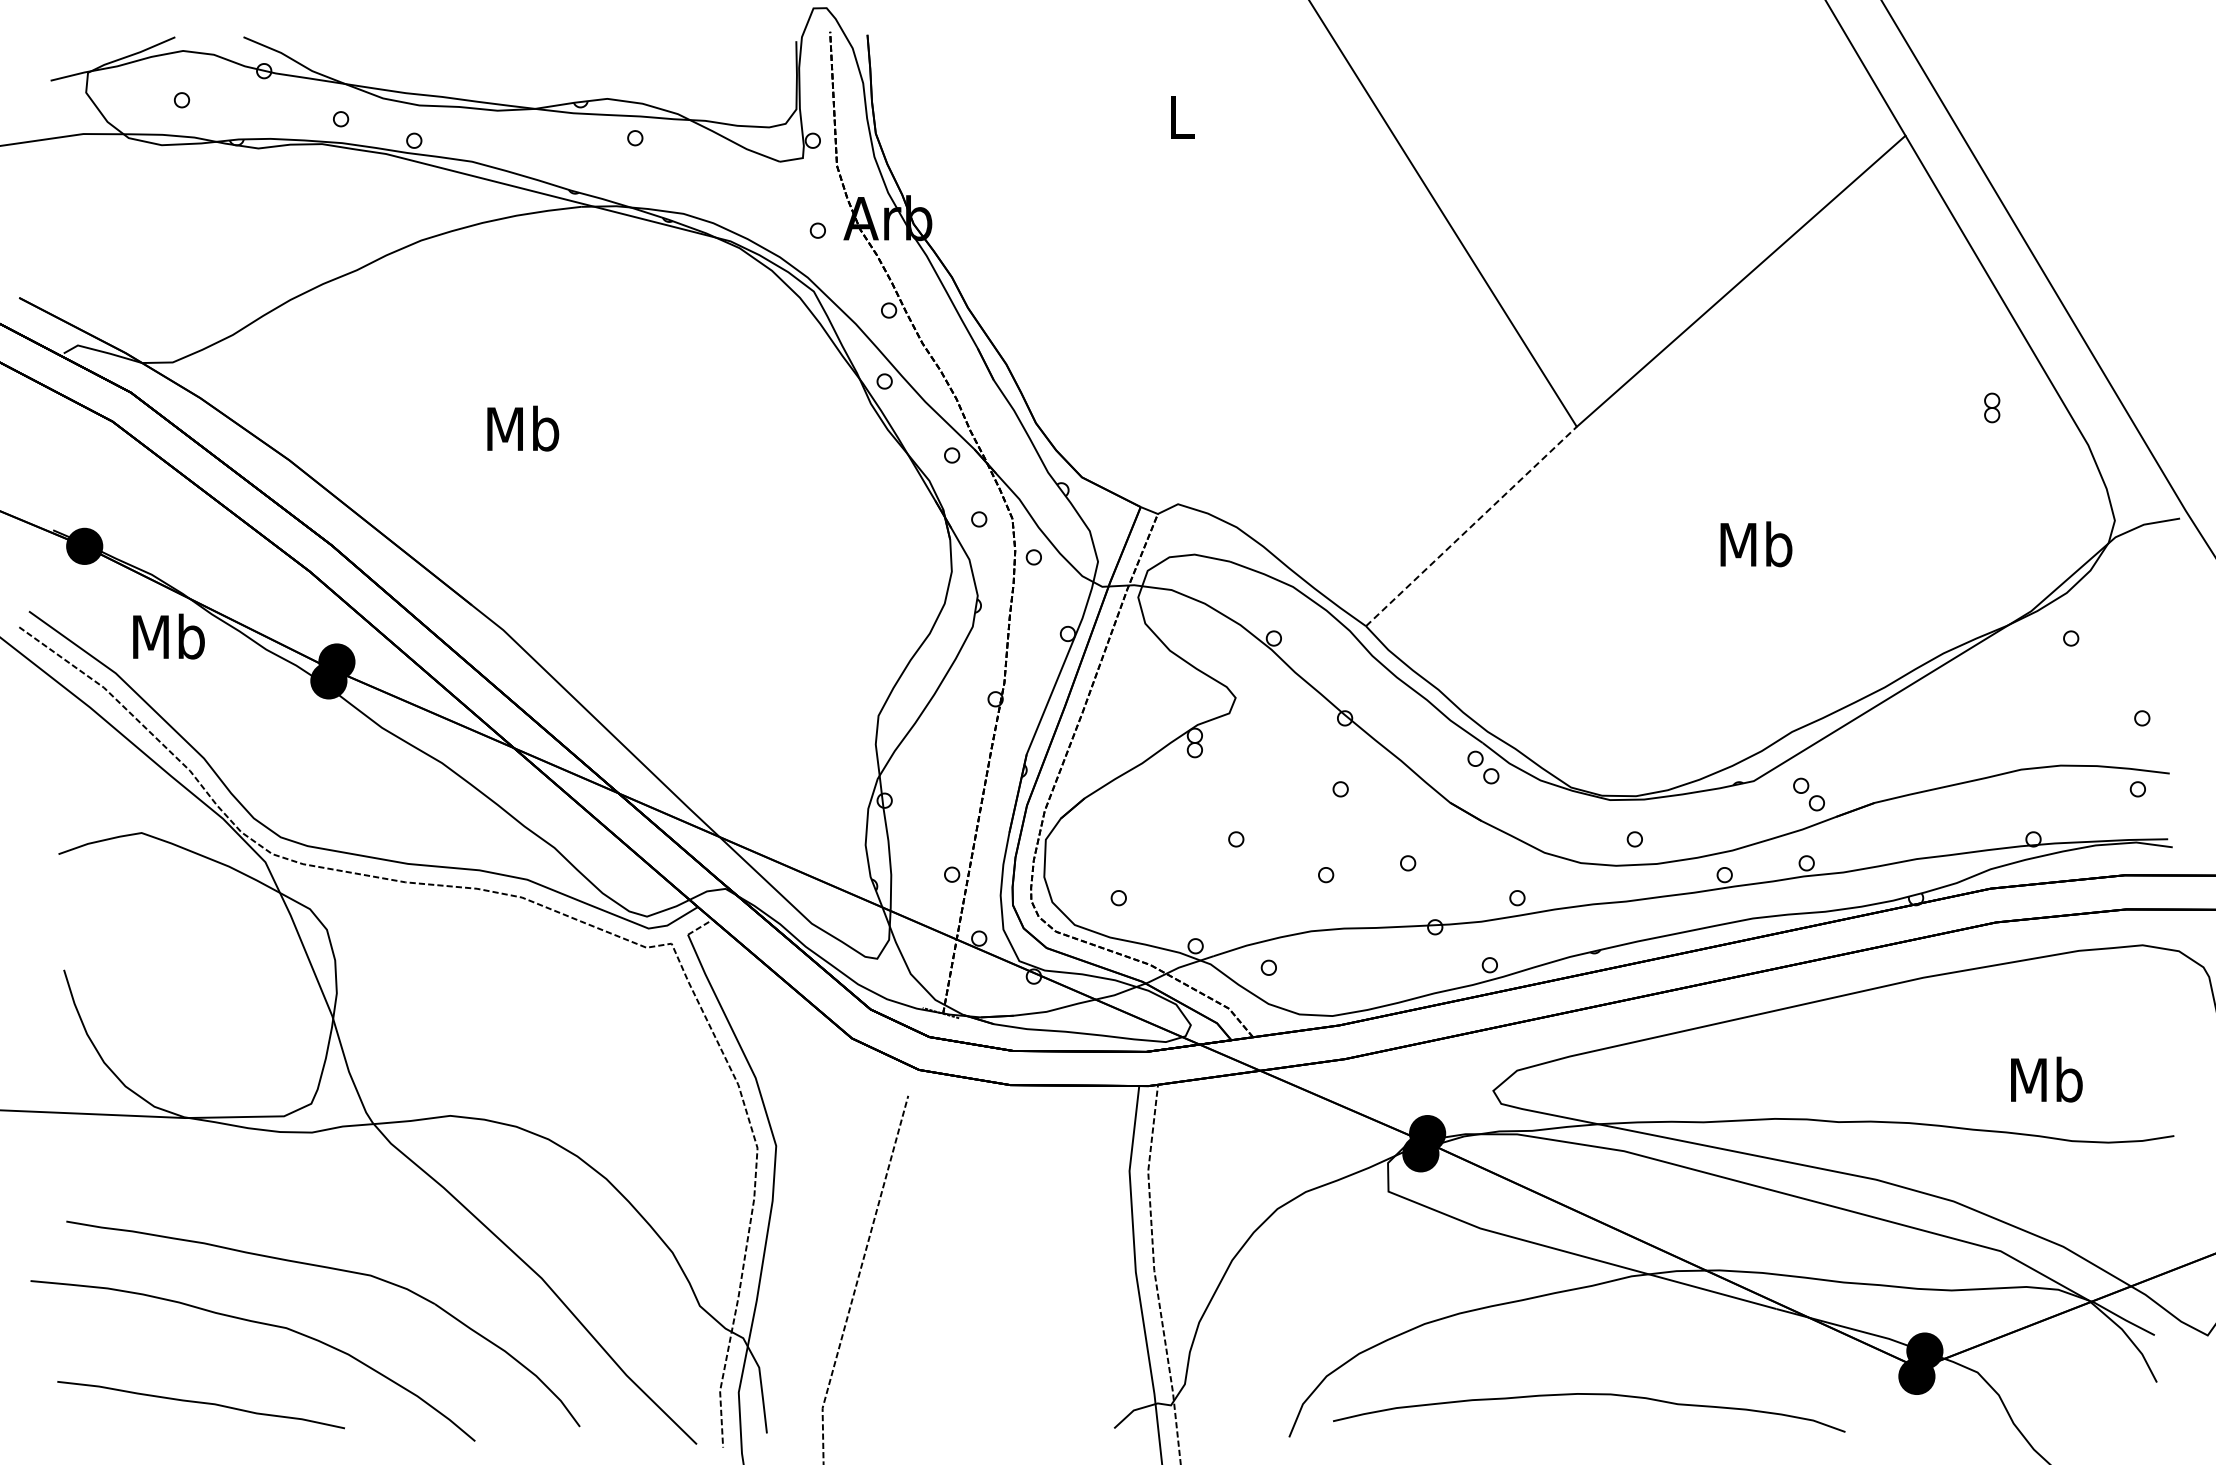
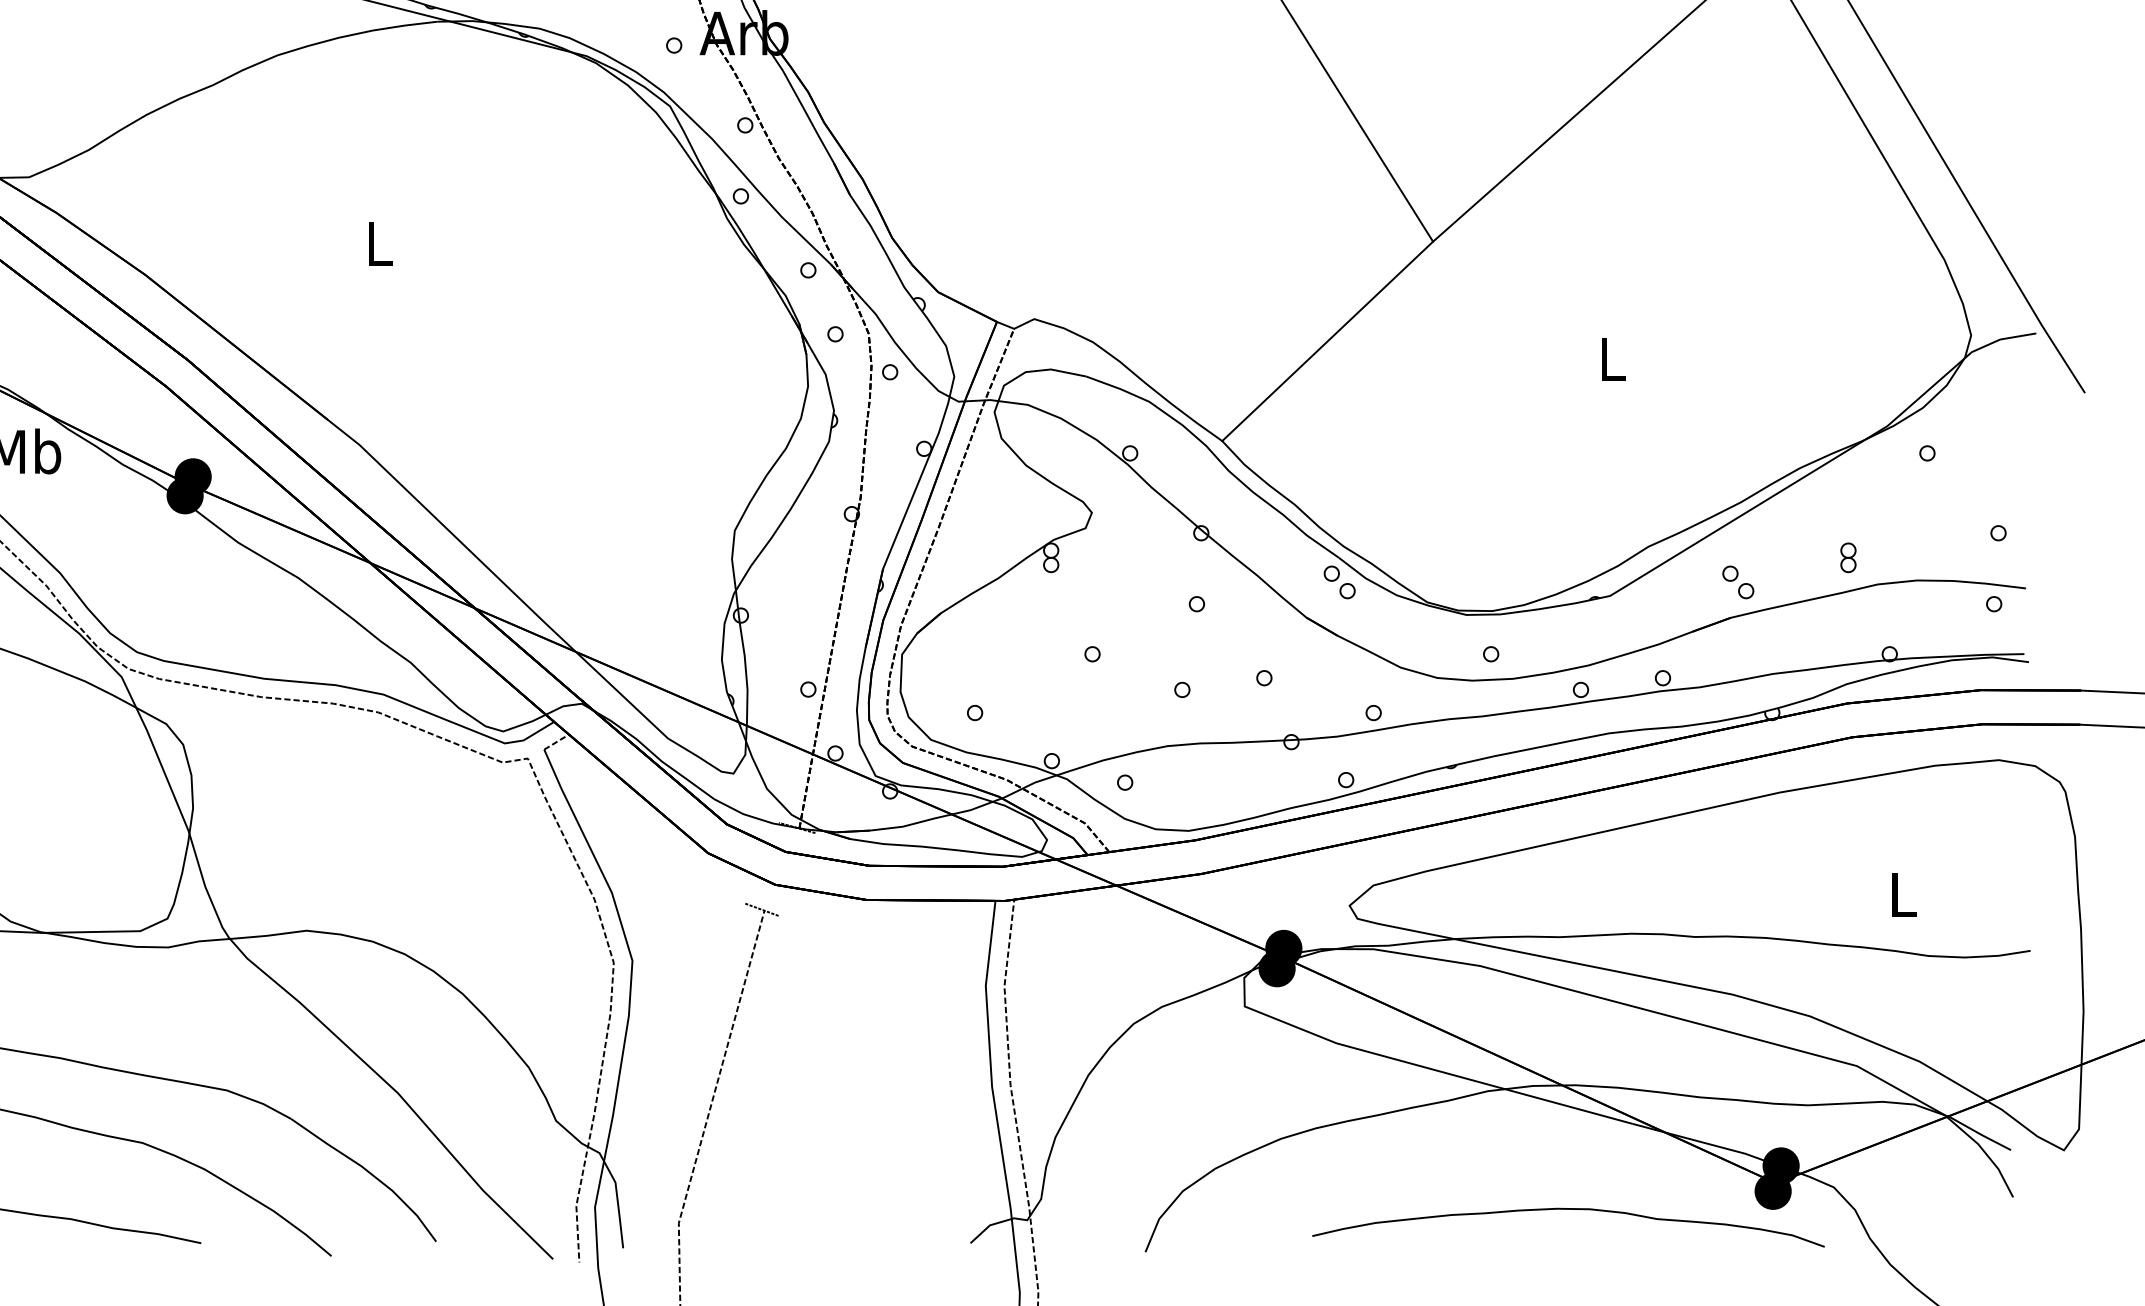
part: (1992, 407) -> (1848, 557), moved
text: (523, 428) -> (379, 243), Mb -> L
line: (1471, 526) -> (1327, 341), dashed -> solid
text: (1756, 544) -> (1612, 359), Mb -> L
part: (1808, 794) -> (1737, 582), moved
text: (2046, 1079) -> (1902, 894), Mb -> L
line: (906, 1094) -> (762, 909), added
curve: (1594, 1395) -> (1573, 1210), moved

